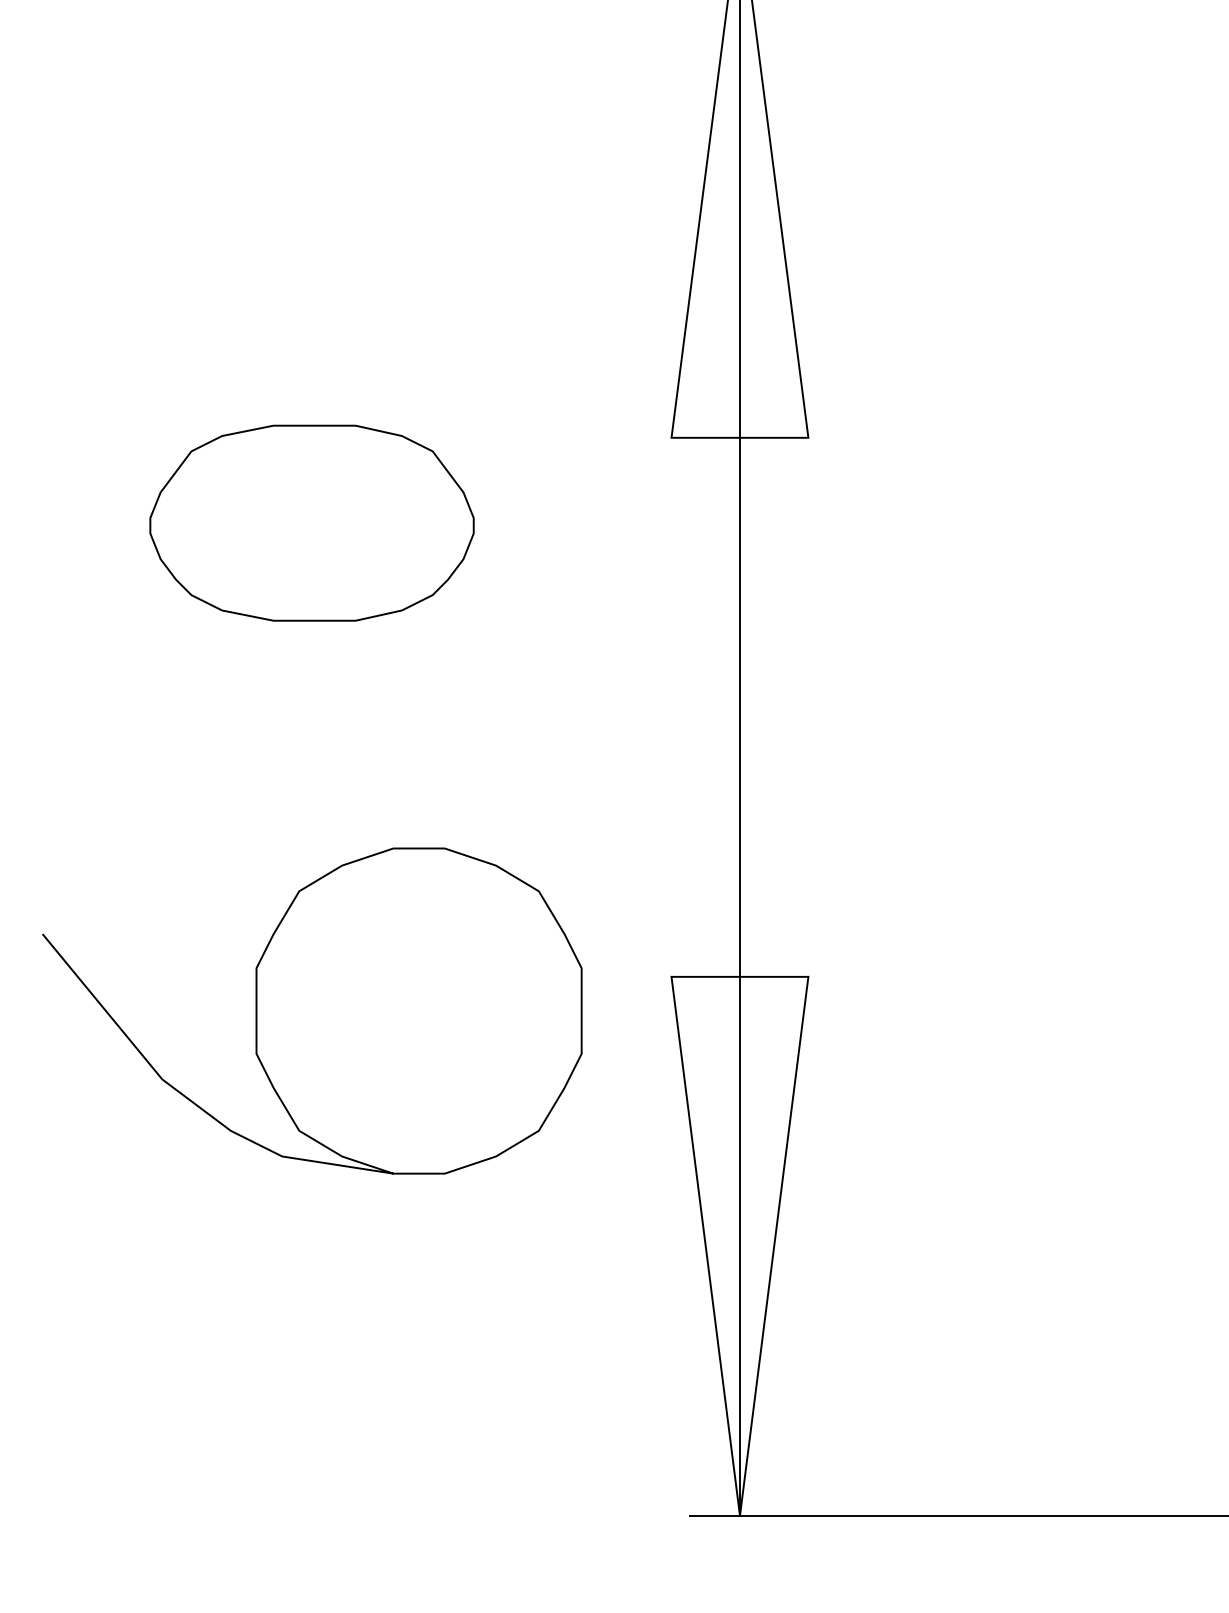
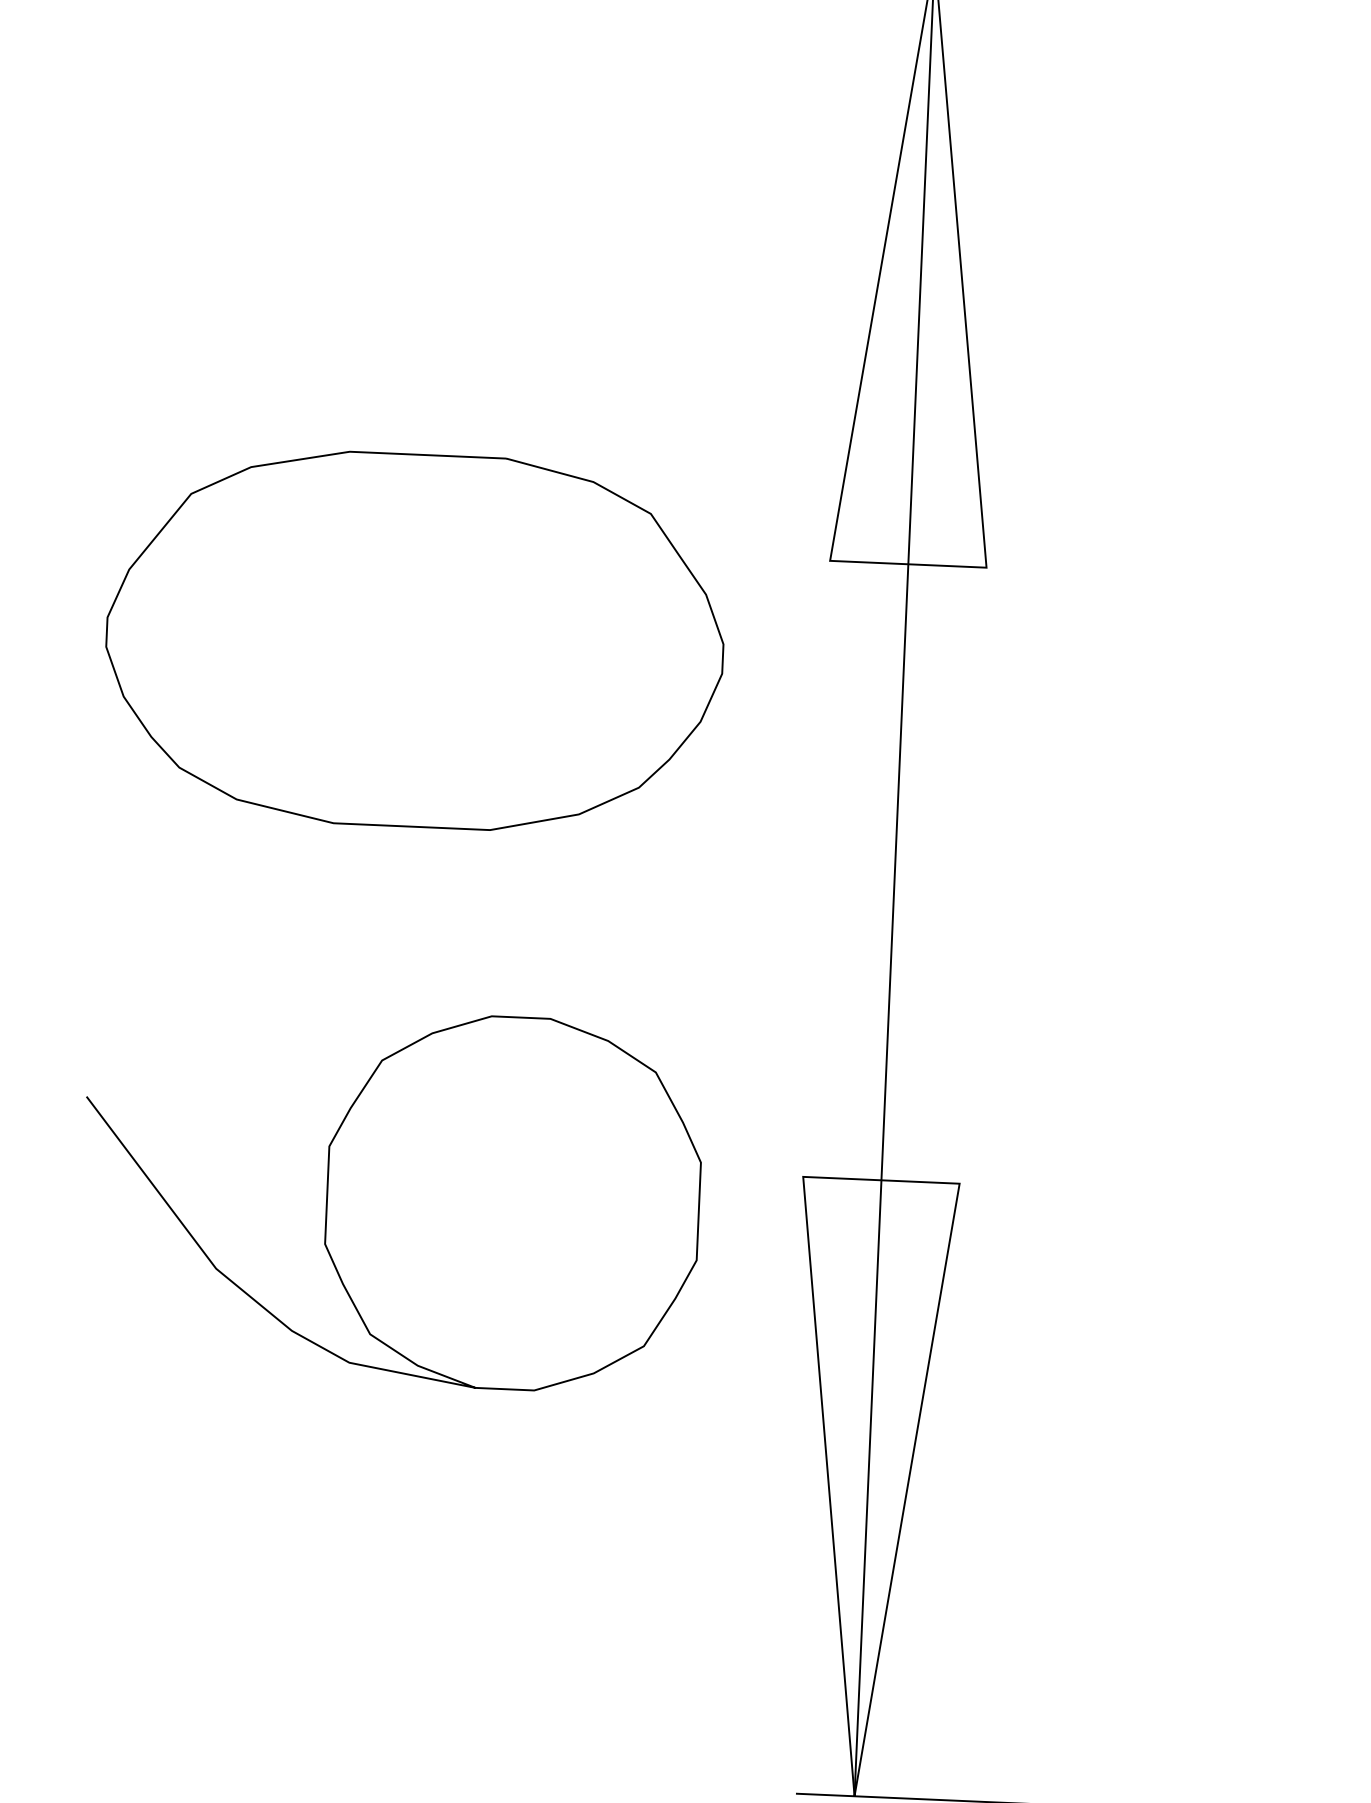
part: (311, 522) -> (414, 639), size x1.67

